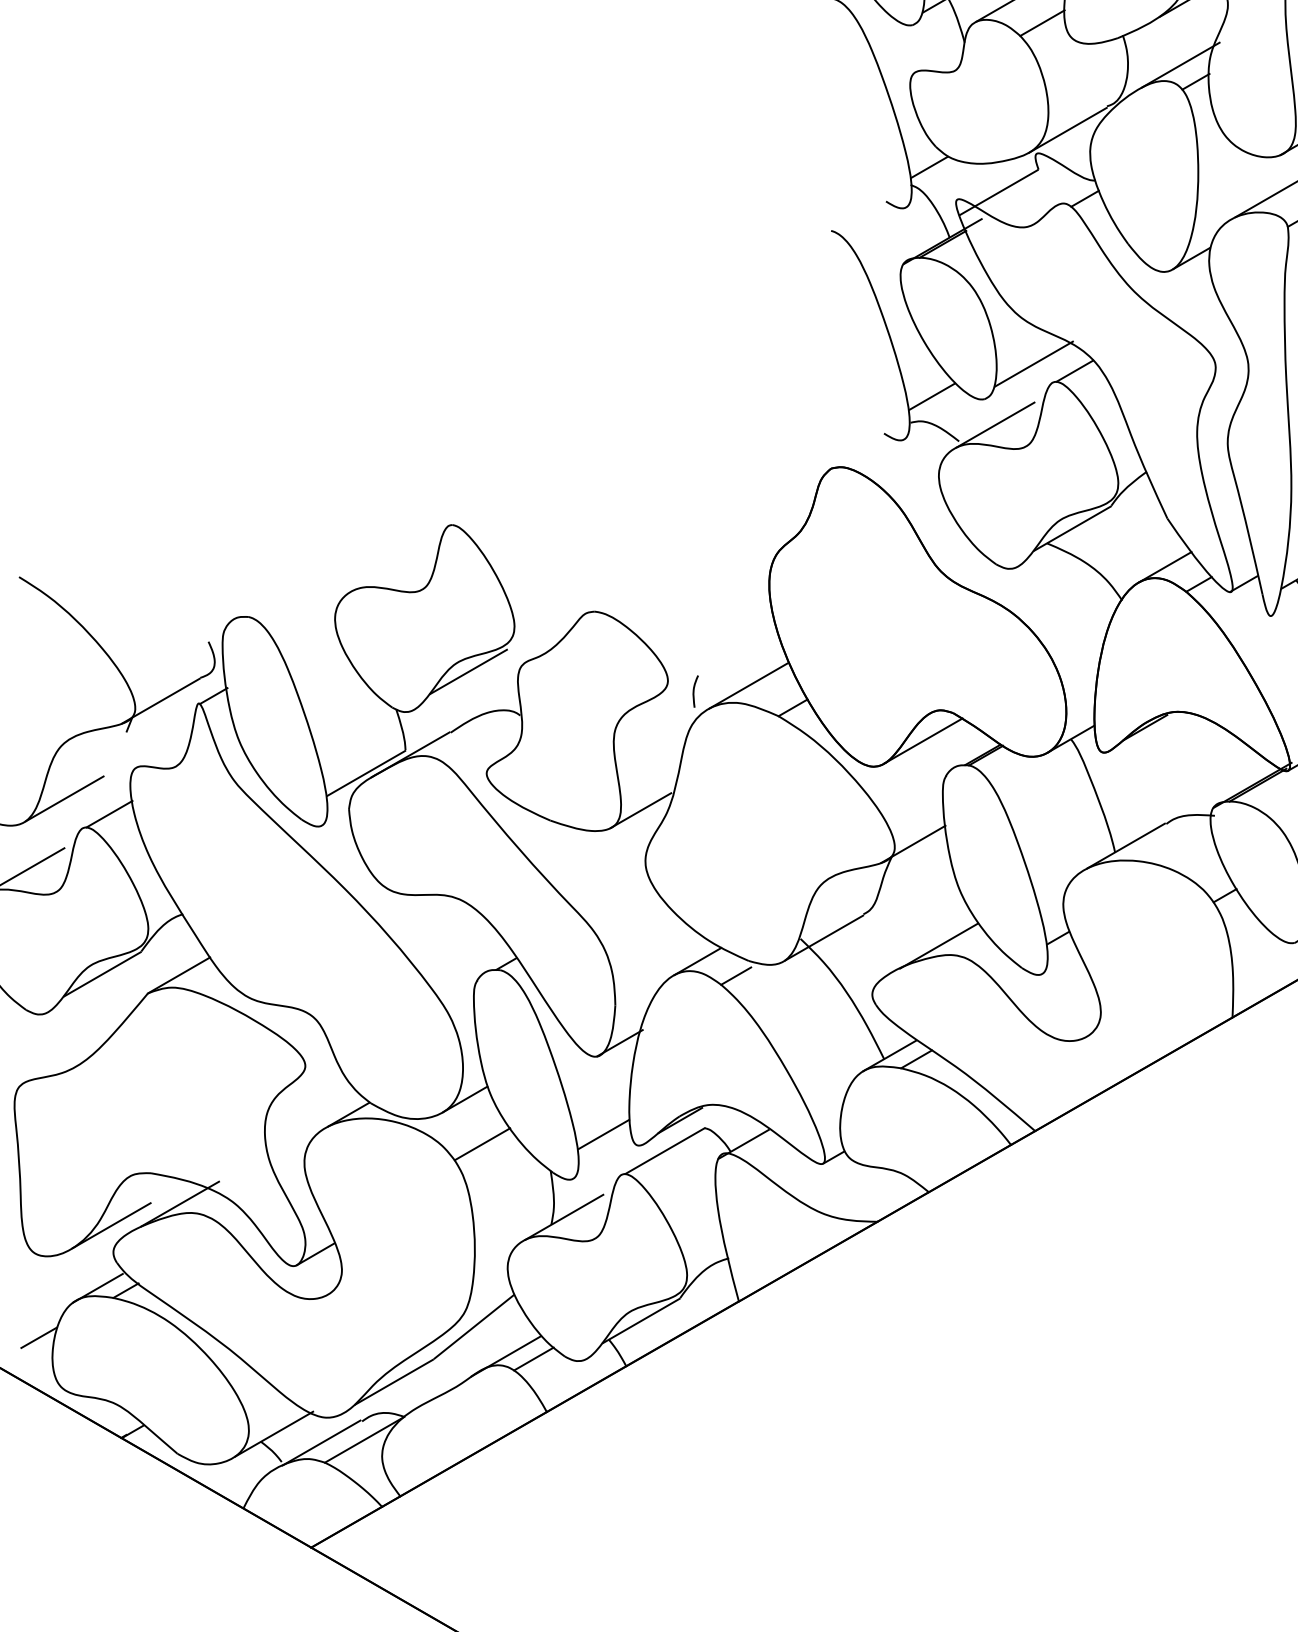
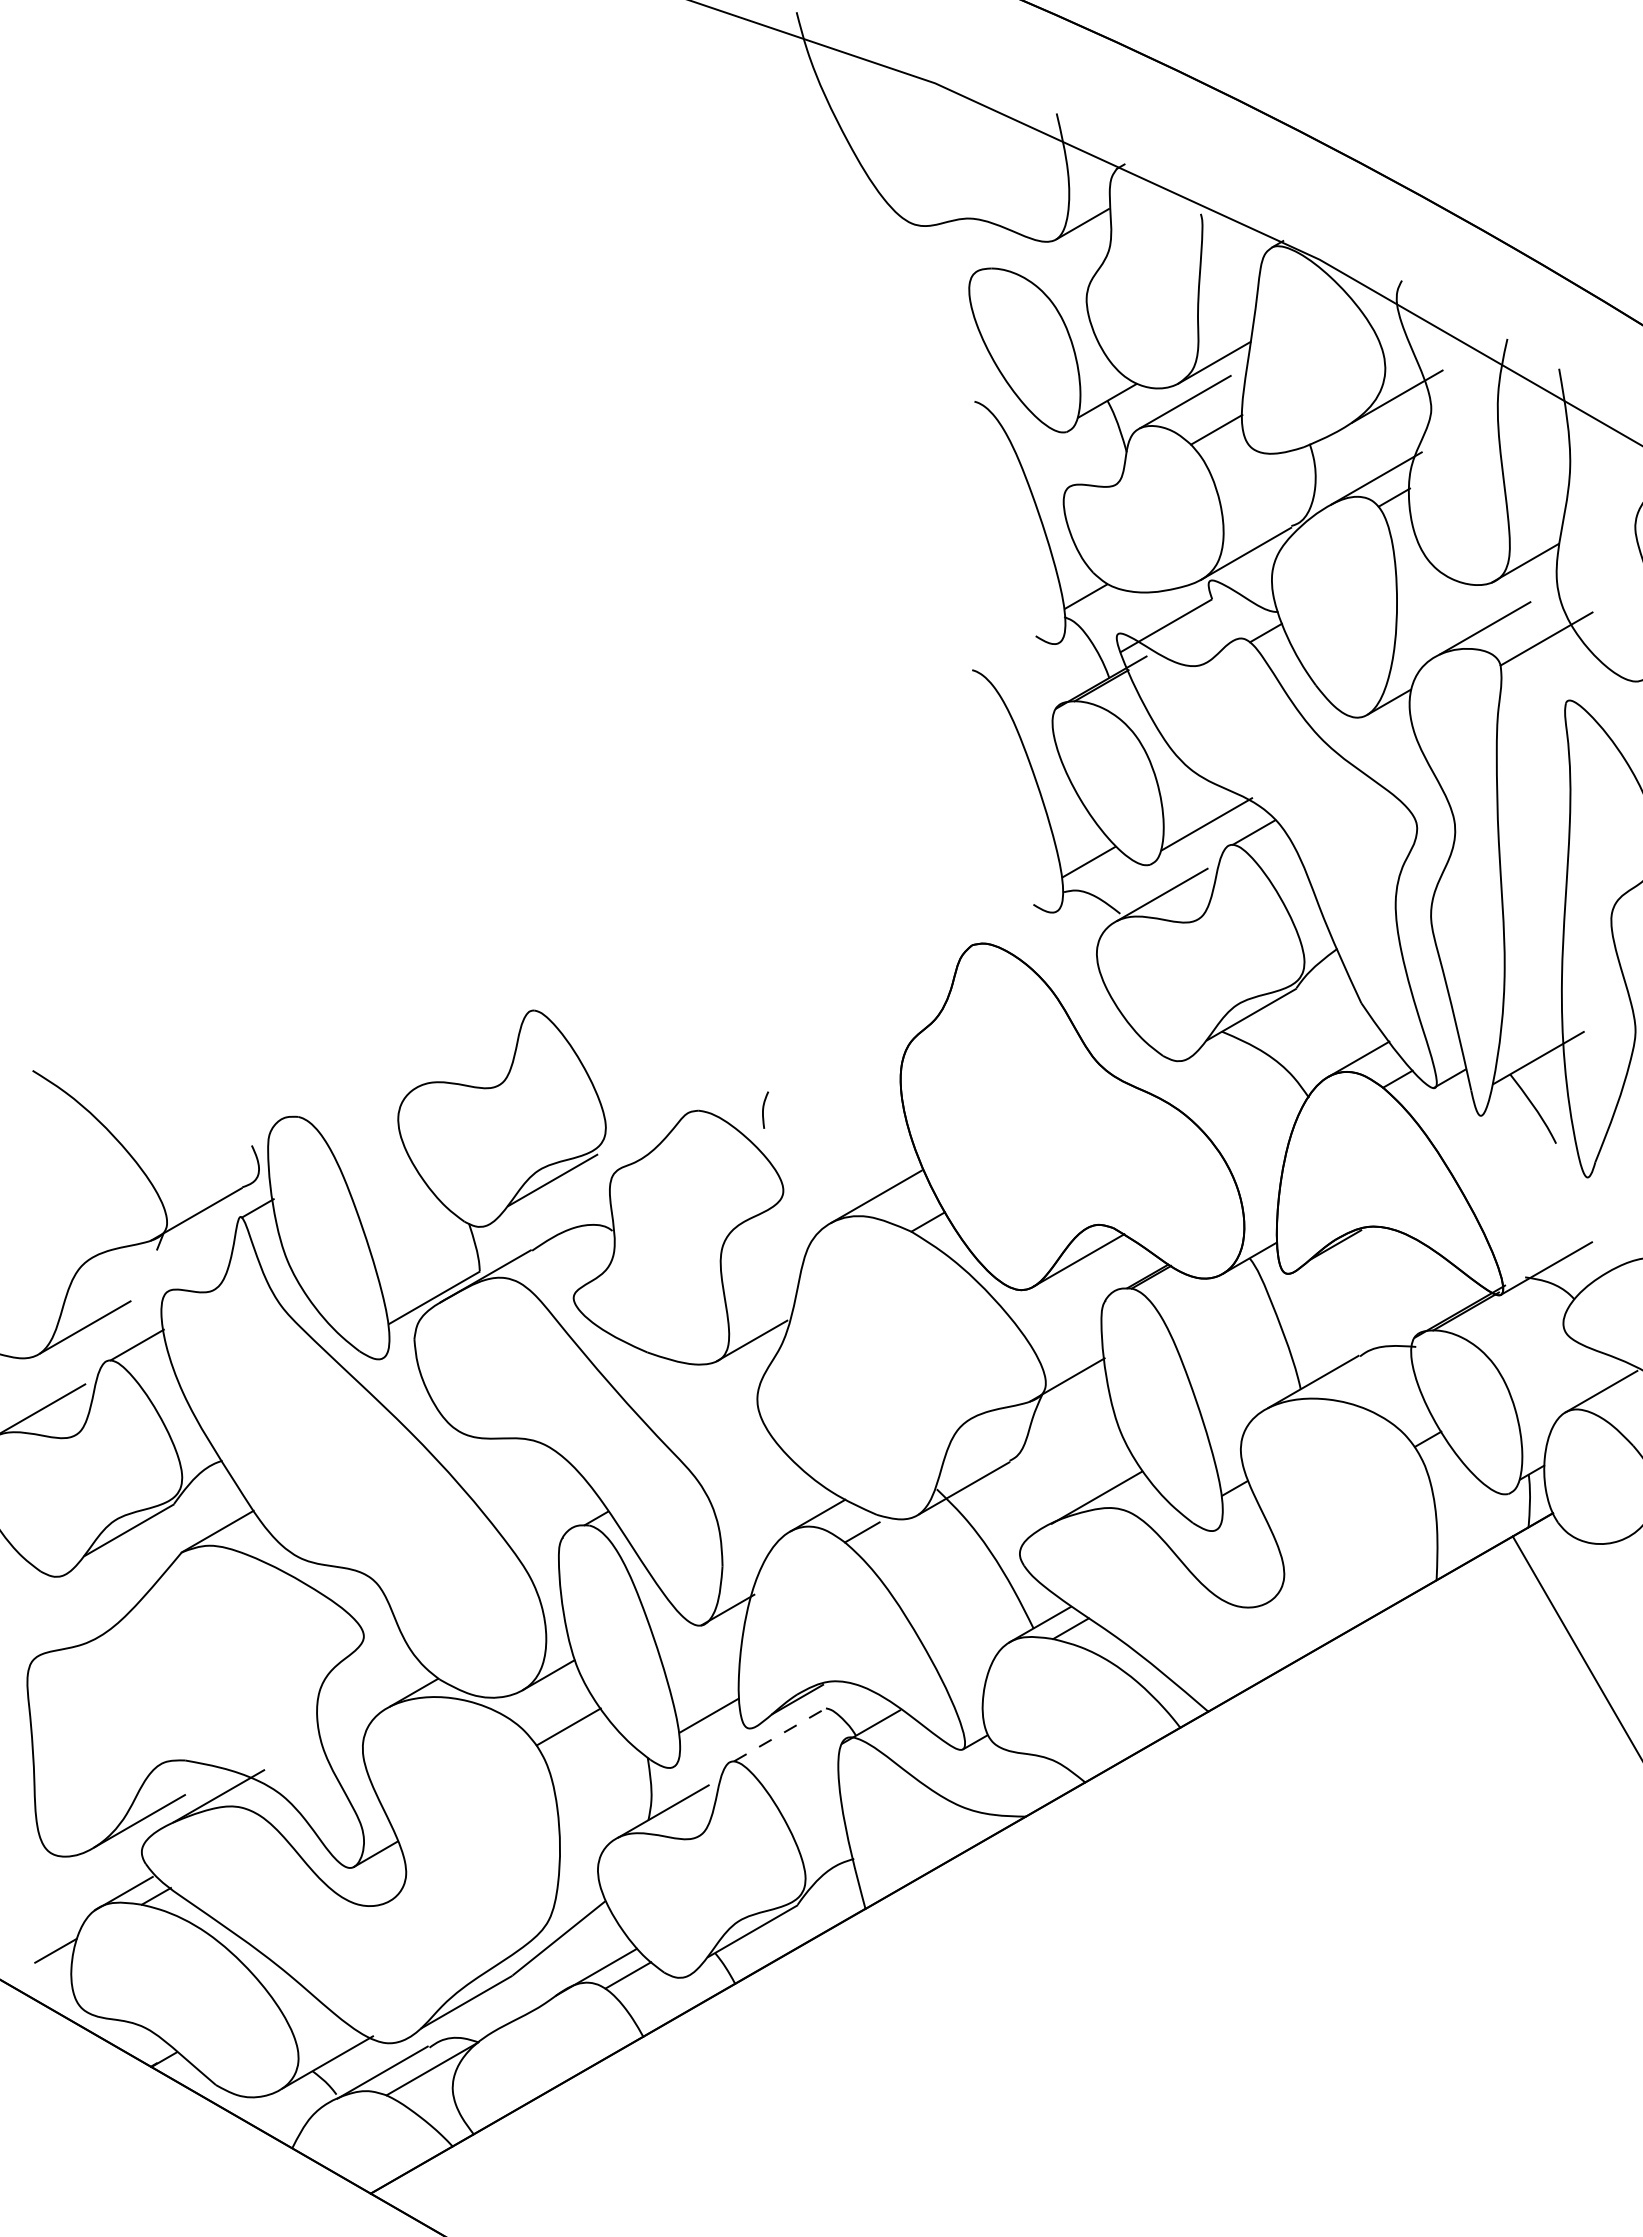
curve: (694, 690) -> (764, 1108), moved
line: (665, 1150) -> (780, 1734), solid -> dashed

